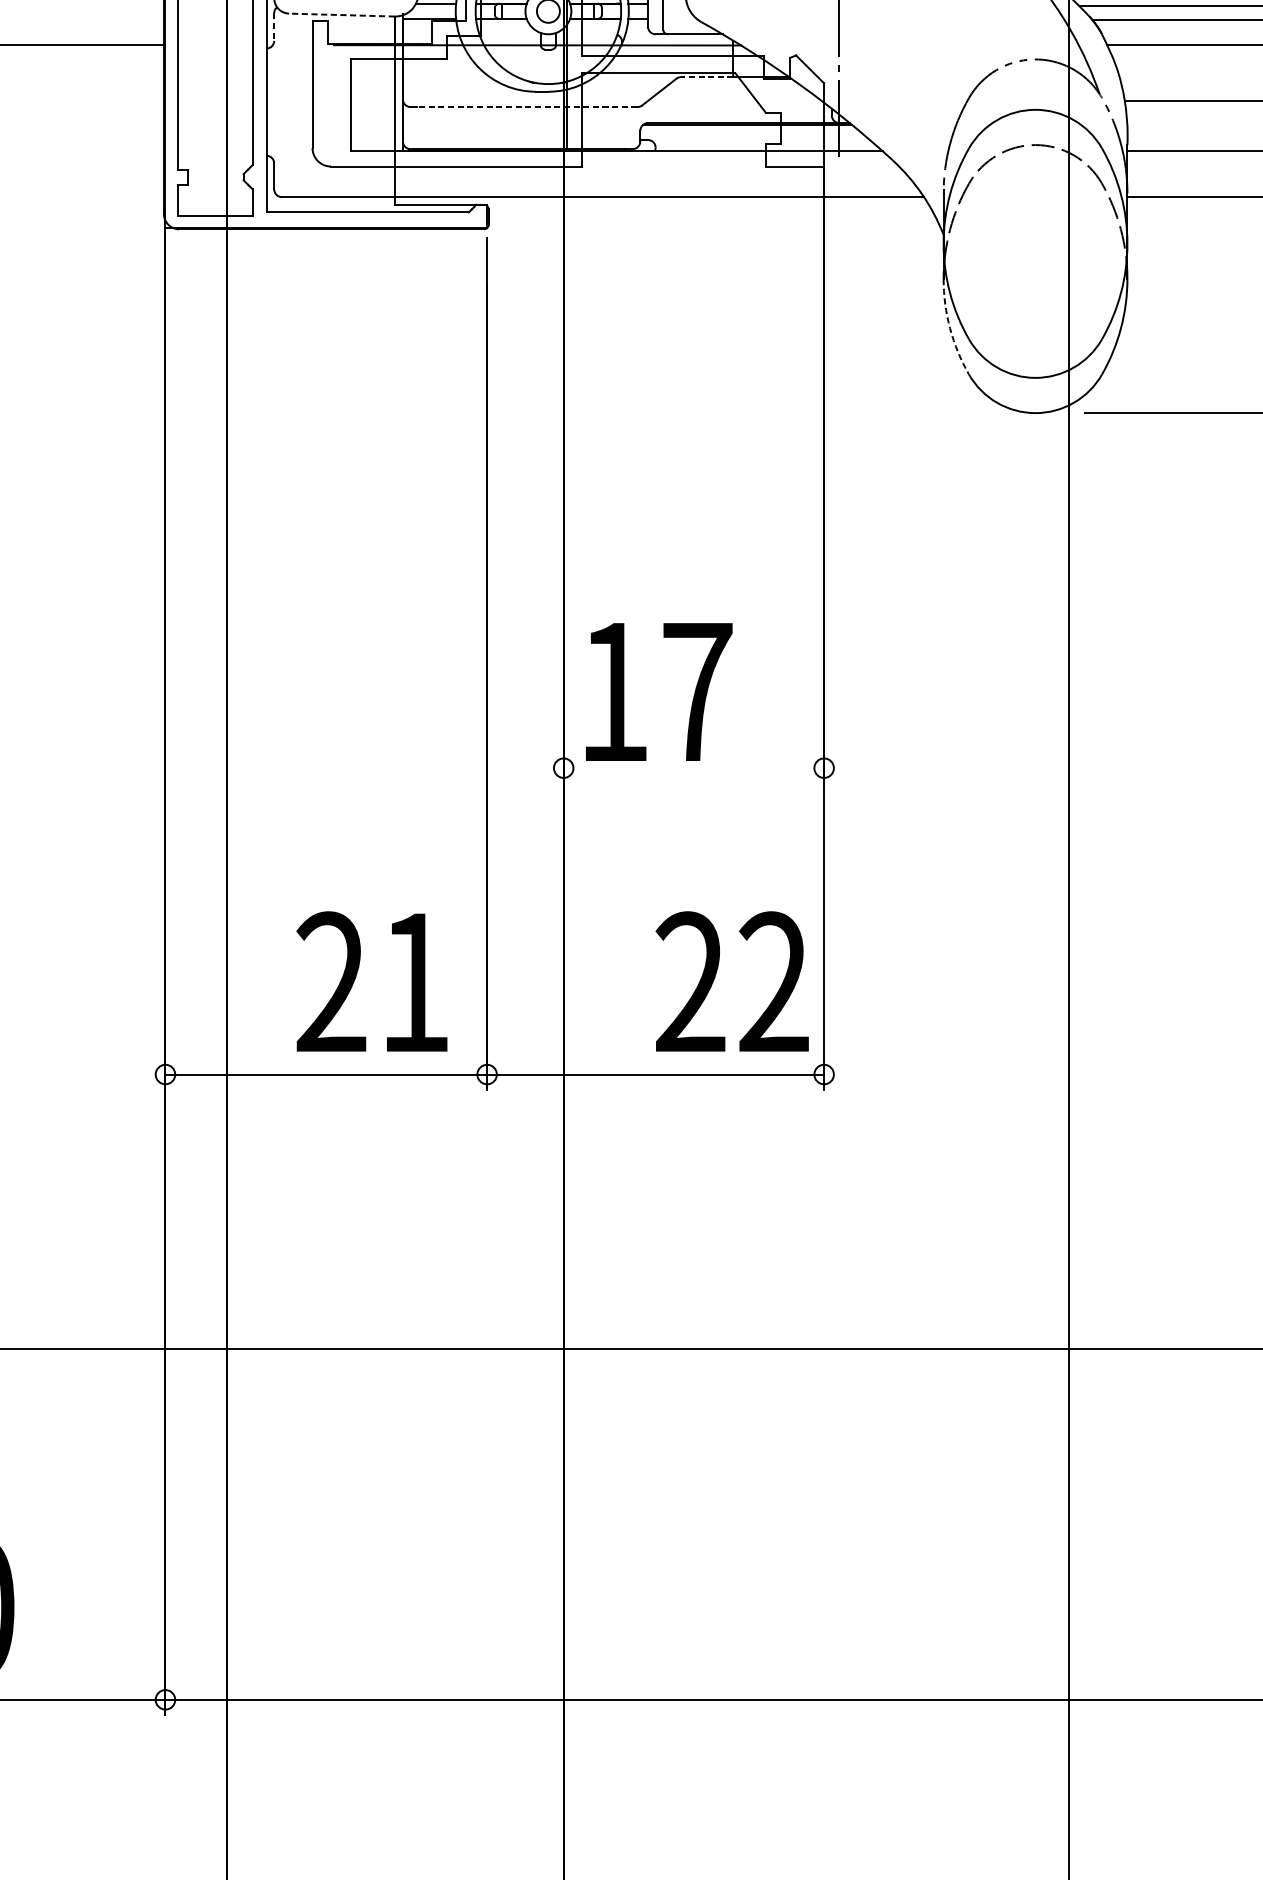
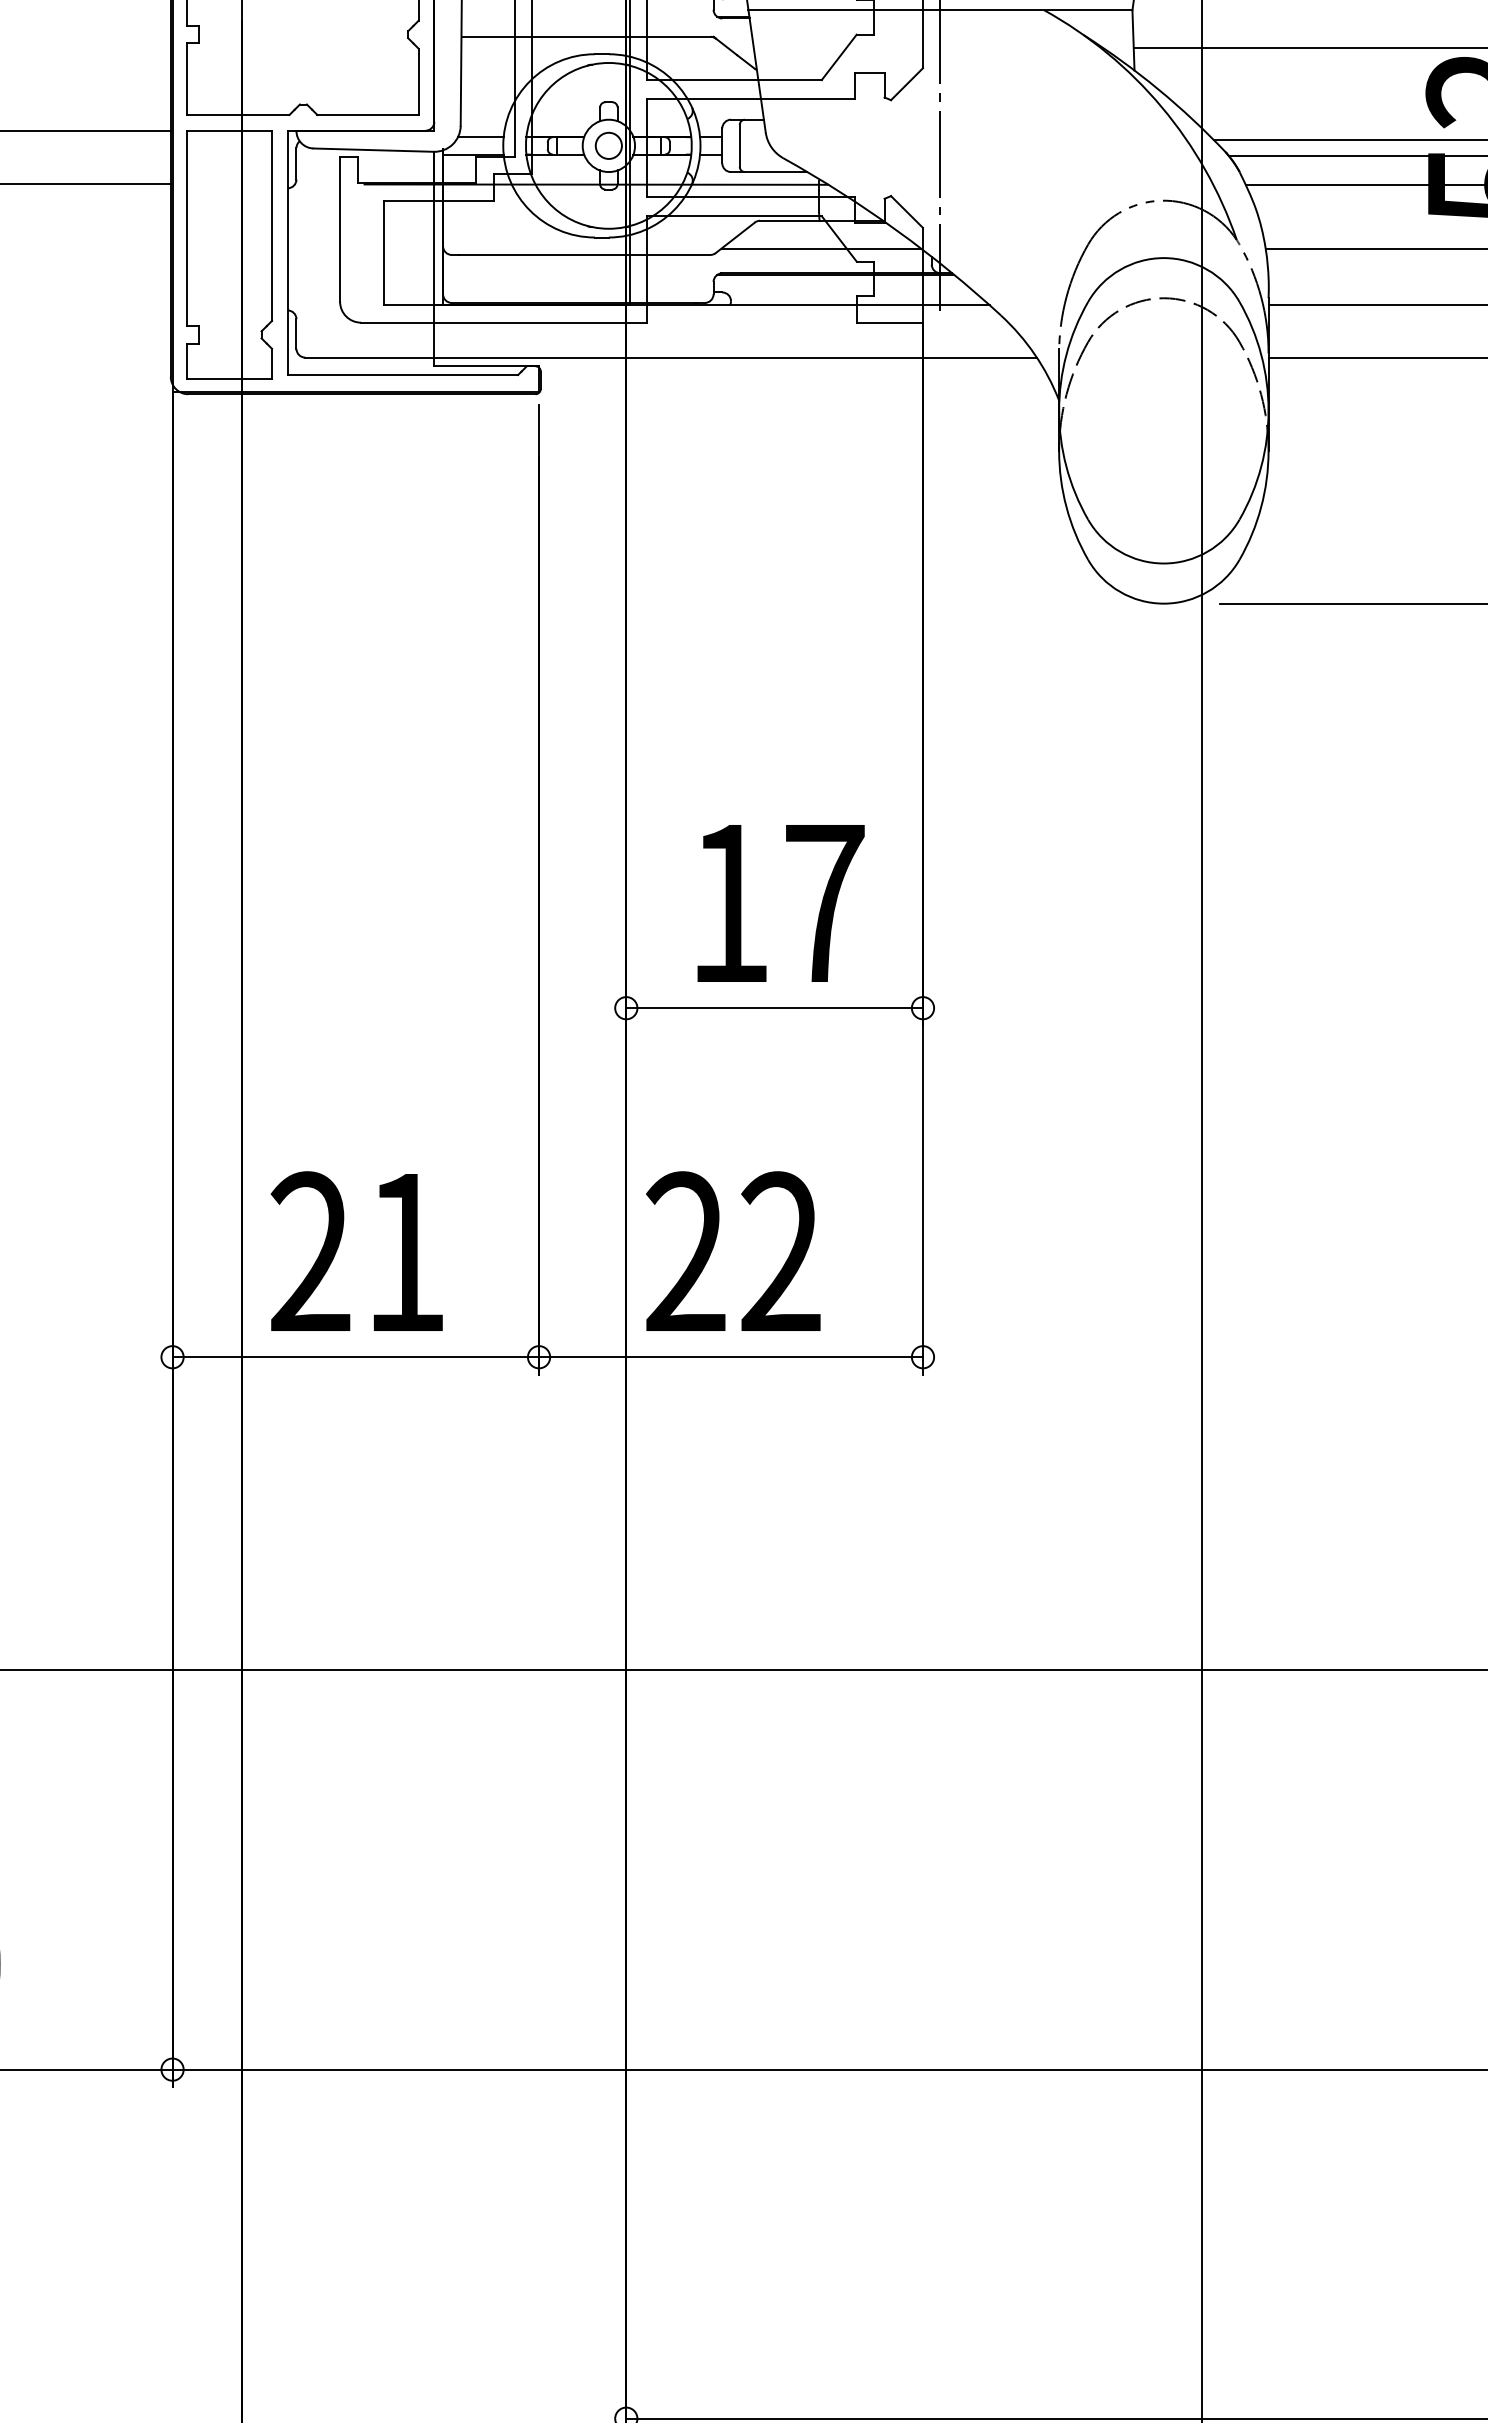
line: (341, 15) -> (373, 150), dashed -> solid
line: (274, 26) -> (296, 163), dashed -> solid
line: (706, 76) -> (789, 220), dashed -> solid
line: (734, 101) -> (820, 248), added
line: (527, 106) -> (584, 254), dashed -> solid
arc: (950, 328) -> (1066, 507), dashed -> solid
text: (658, 692) -> (780, 903), moved
line: (693, 768) -> (774, 1008), added
text: (371, 980) -> (356, 1250), moved
text: (732, 980) -> (733, 1250), moved

